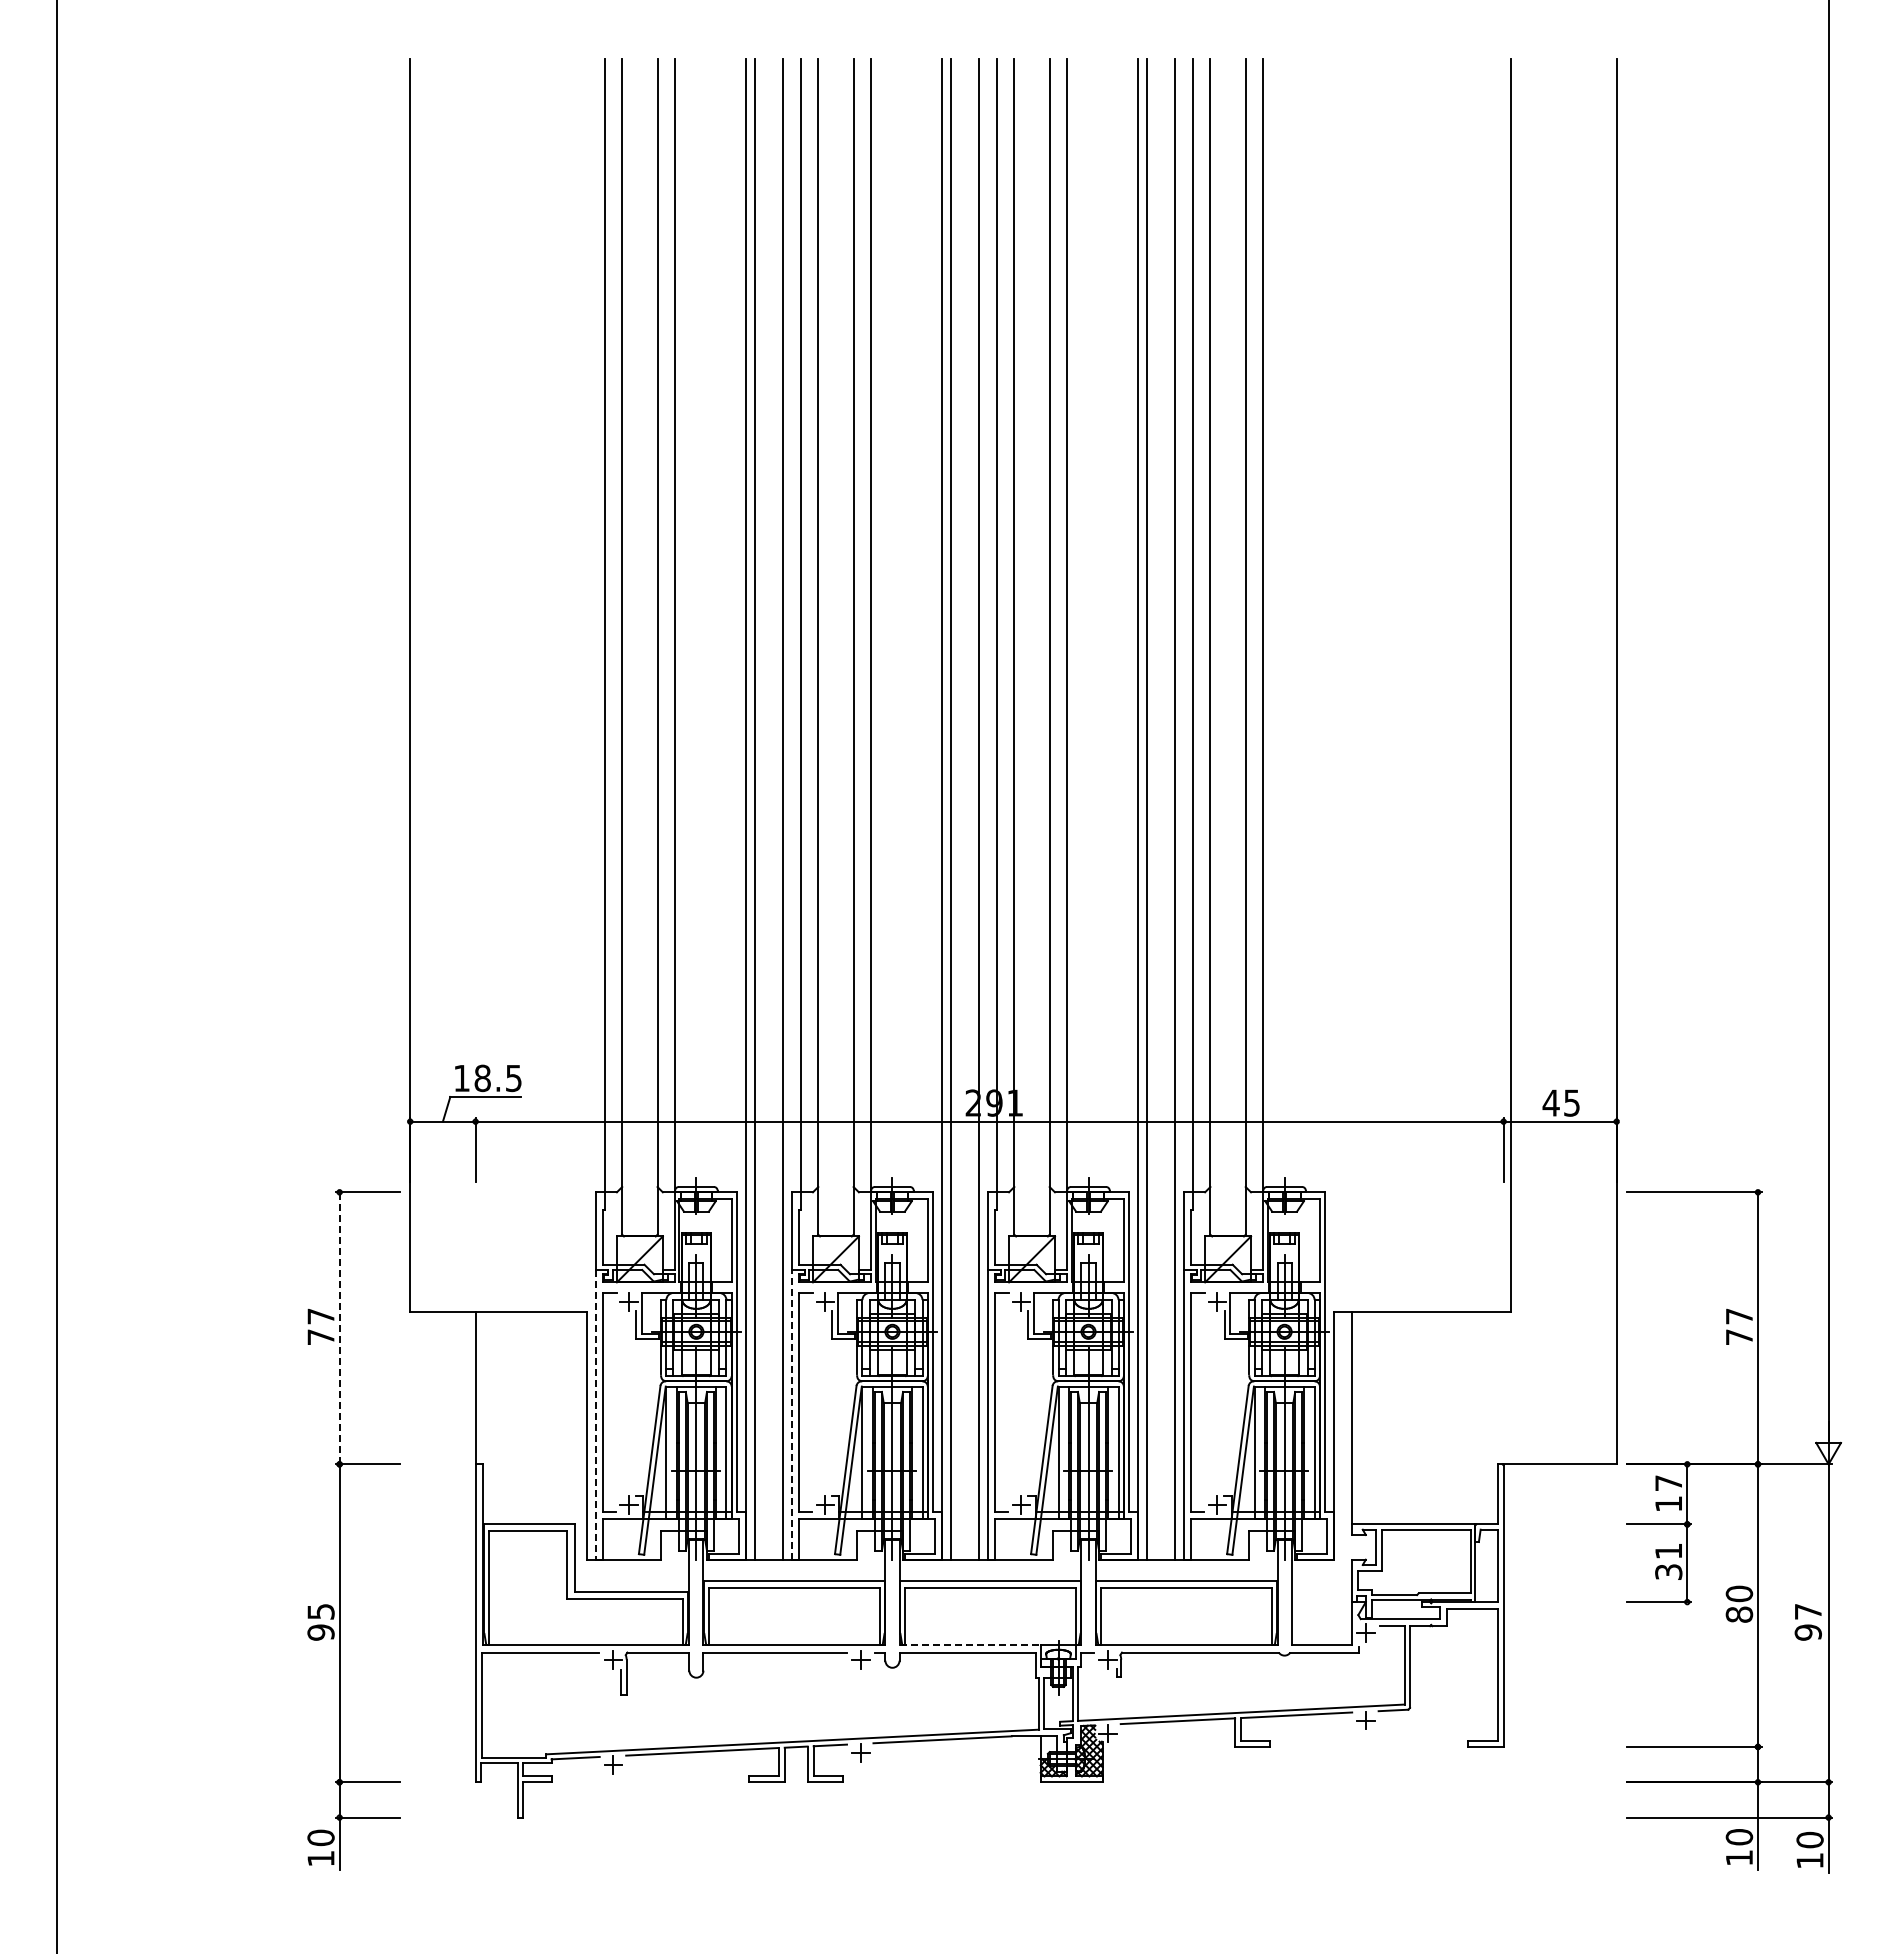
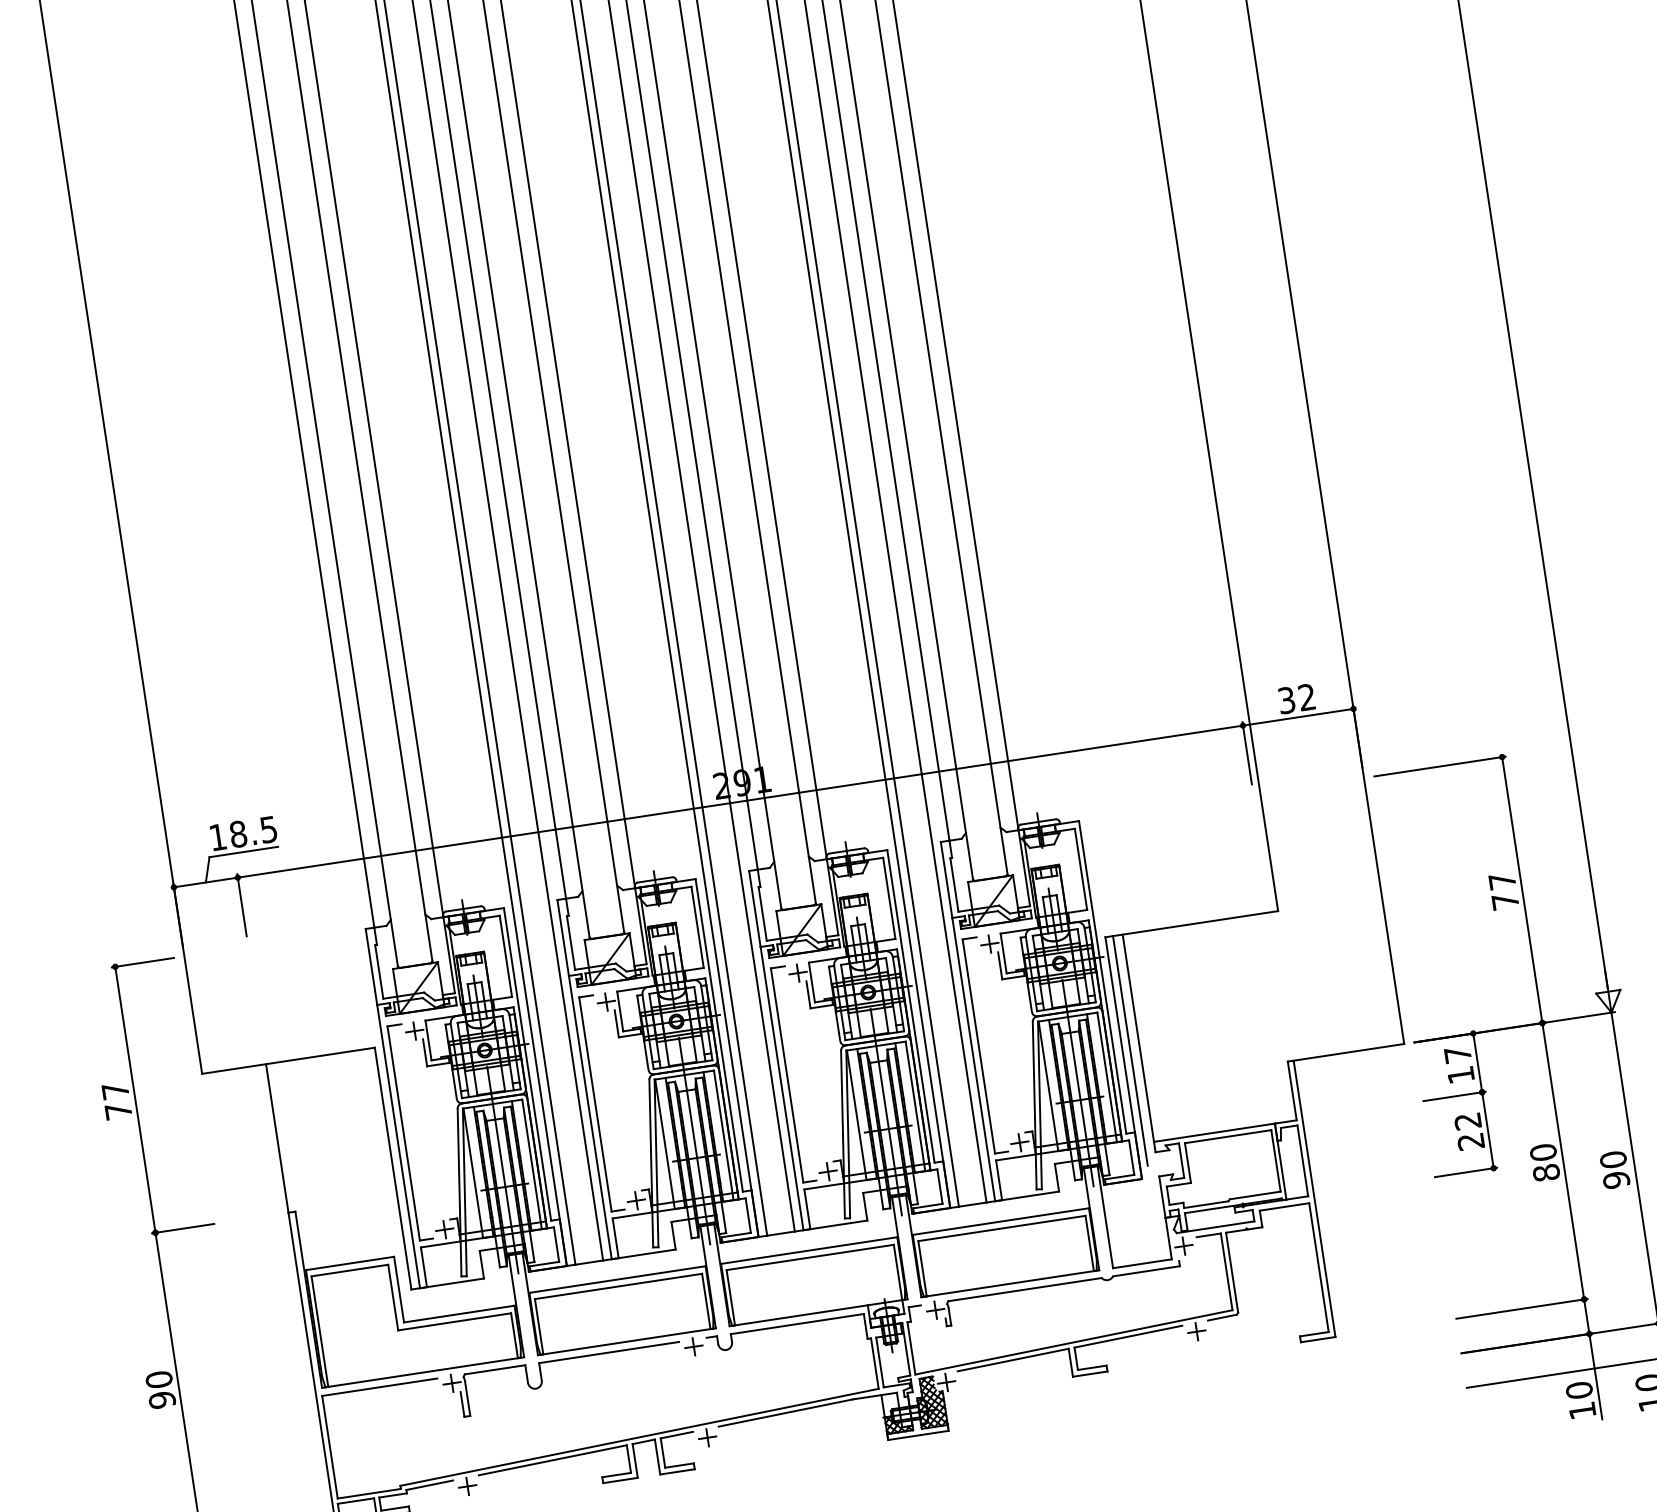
text: (1560, 1102) -> (1295, 698), 45 -> 32
line: (339, 1327) -> (135, 1099), dashed -> solid
line: (595, 1414) -> (398, 1146), dashed -> solid
line: (791, 1414) -> (590, 1117), dashed -> solid
line: (1341, 1429) -> (1130, 1050), added
text: (1668, 1562) -> (1469, 1132), 31 -> 22
text: (320, 1611) -> (158, 1379), 95 -> 90
text: (1807, 1611) -> (1612, 1159), 97 -> 90
line: (970, 1644) -> (799, 1315), dashed -> solid

